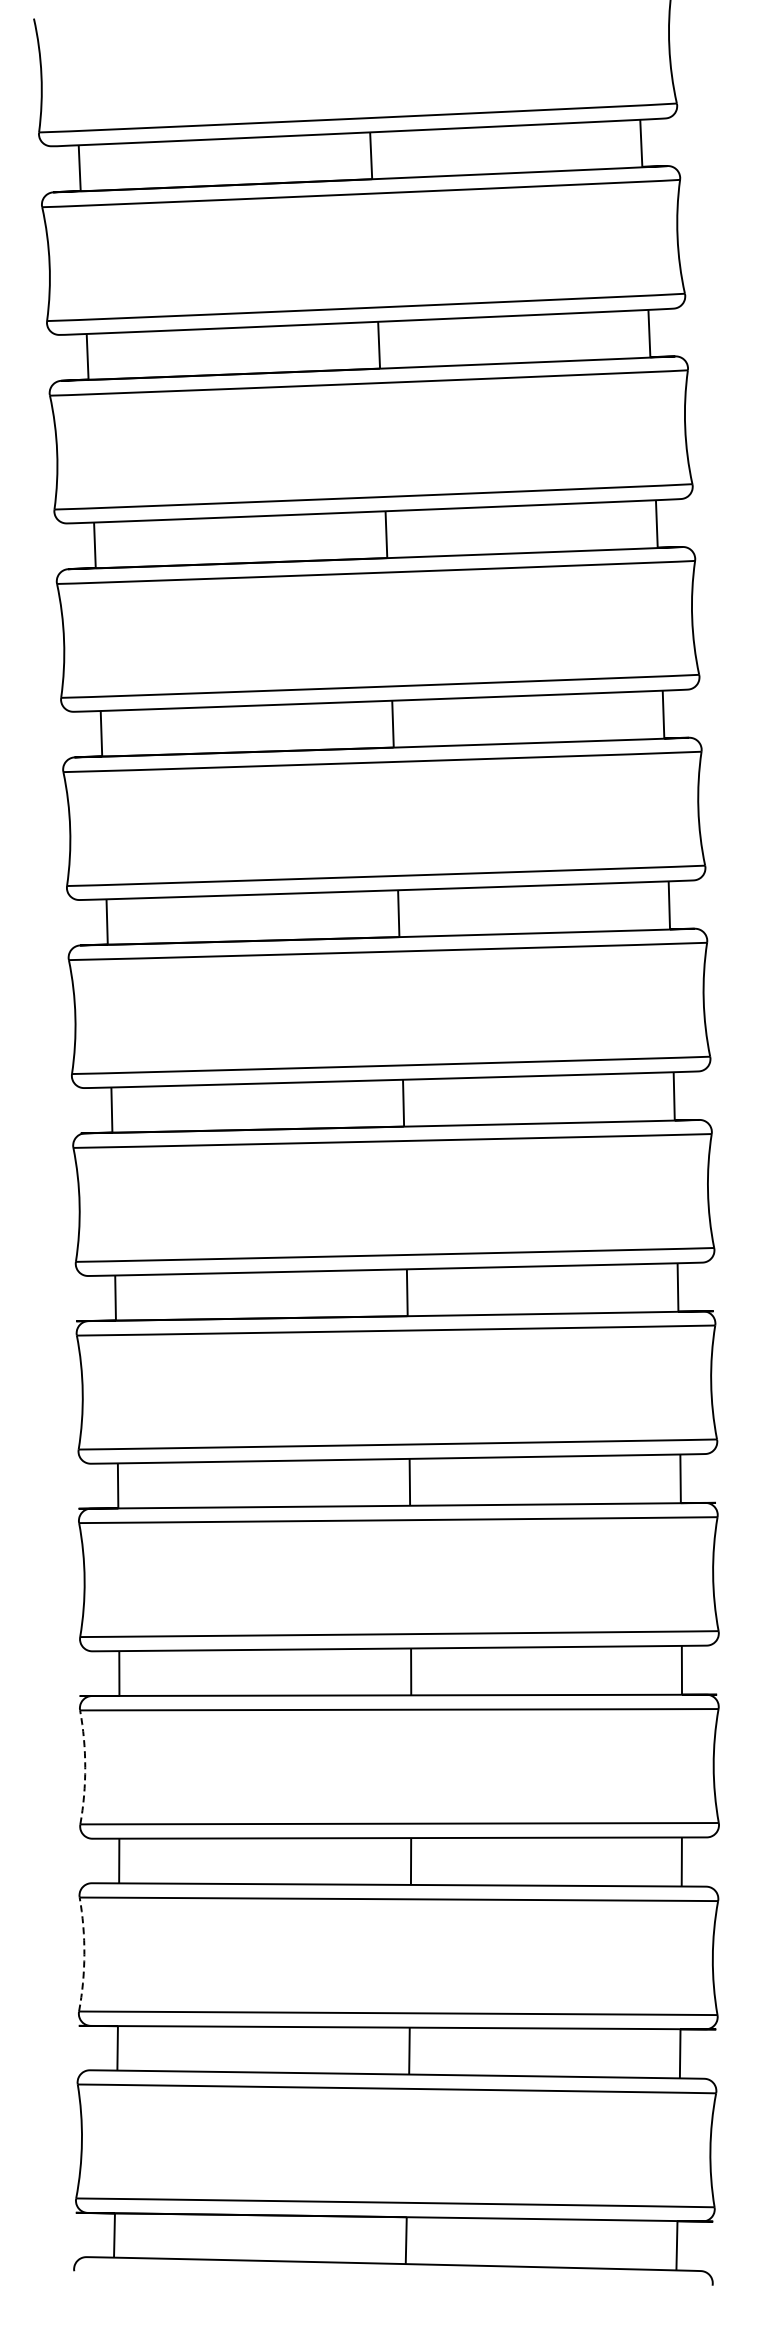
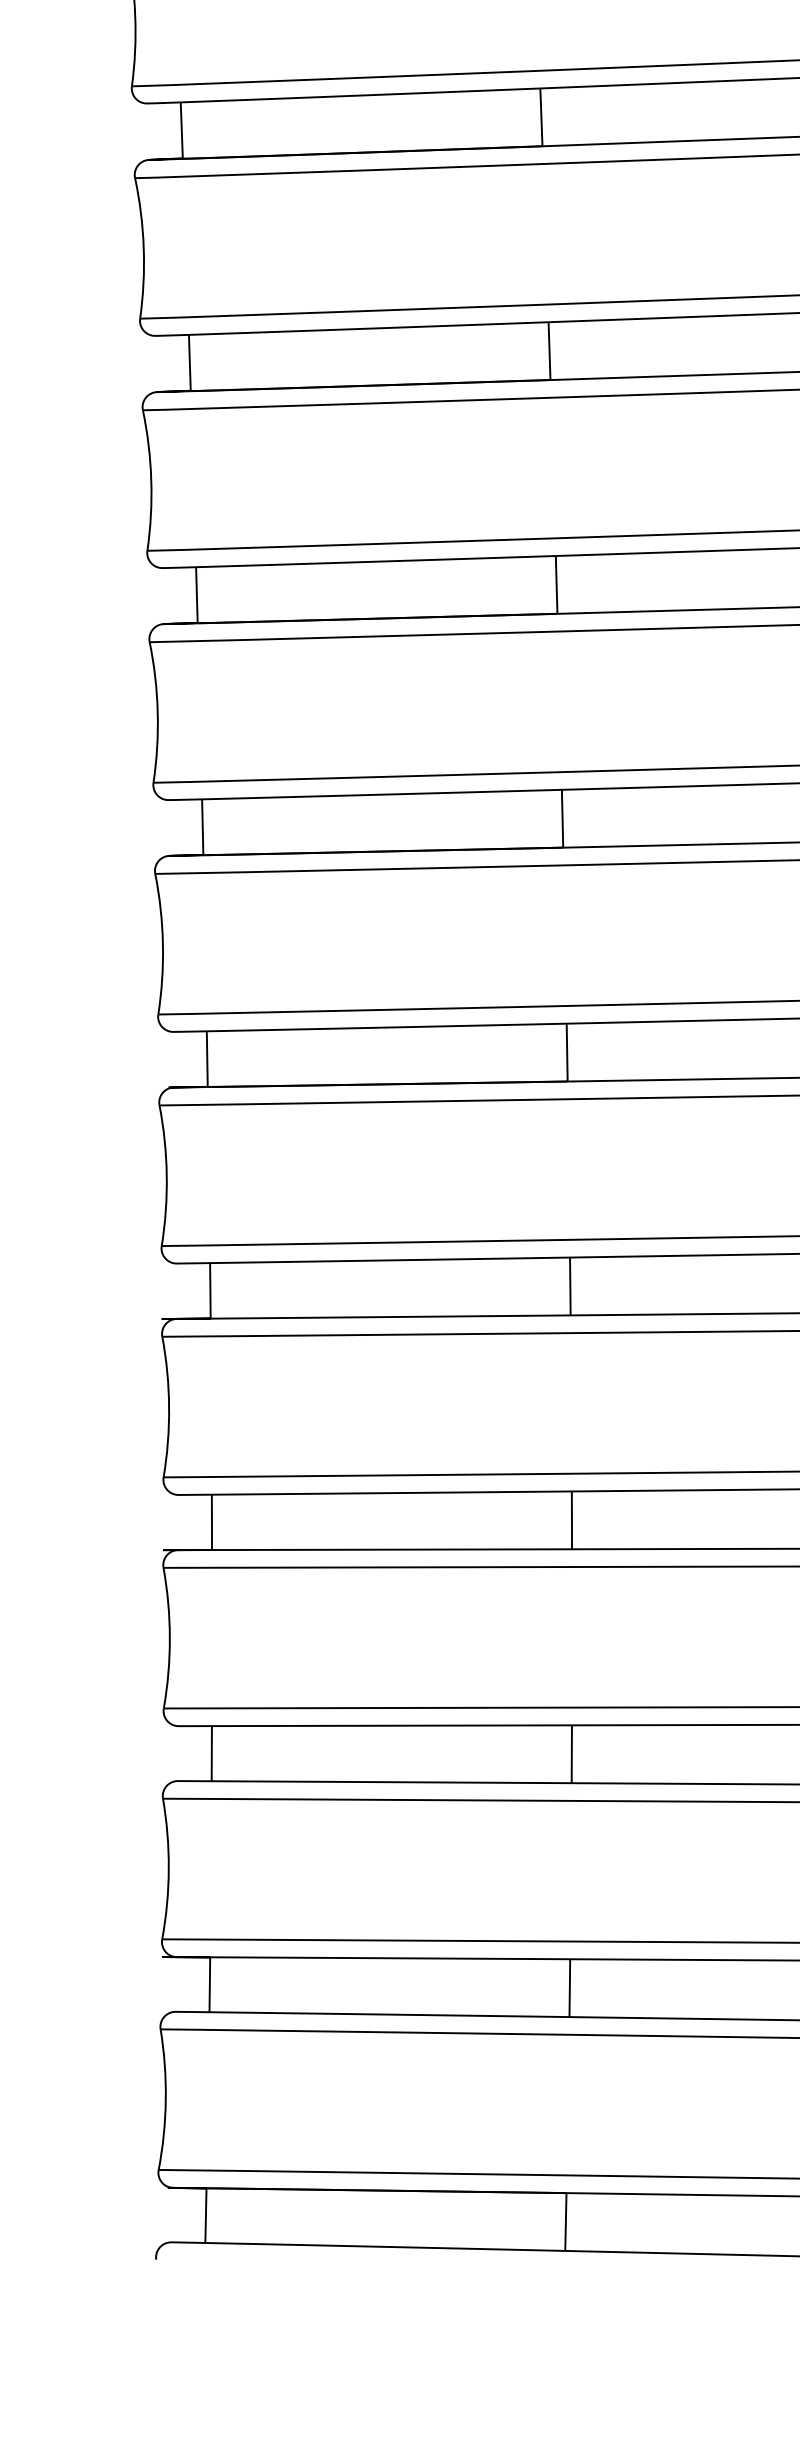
arc: (85, 1767) -> (170, 1638), dashed -> solid
arc: (84, 1954) -> (168, 1868), dashed -> solid

